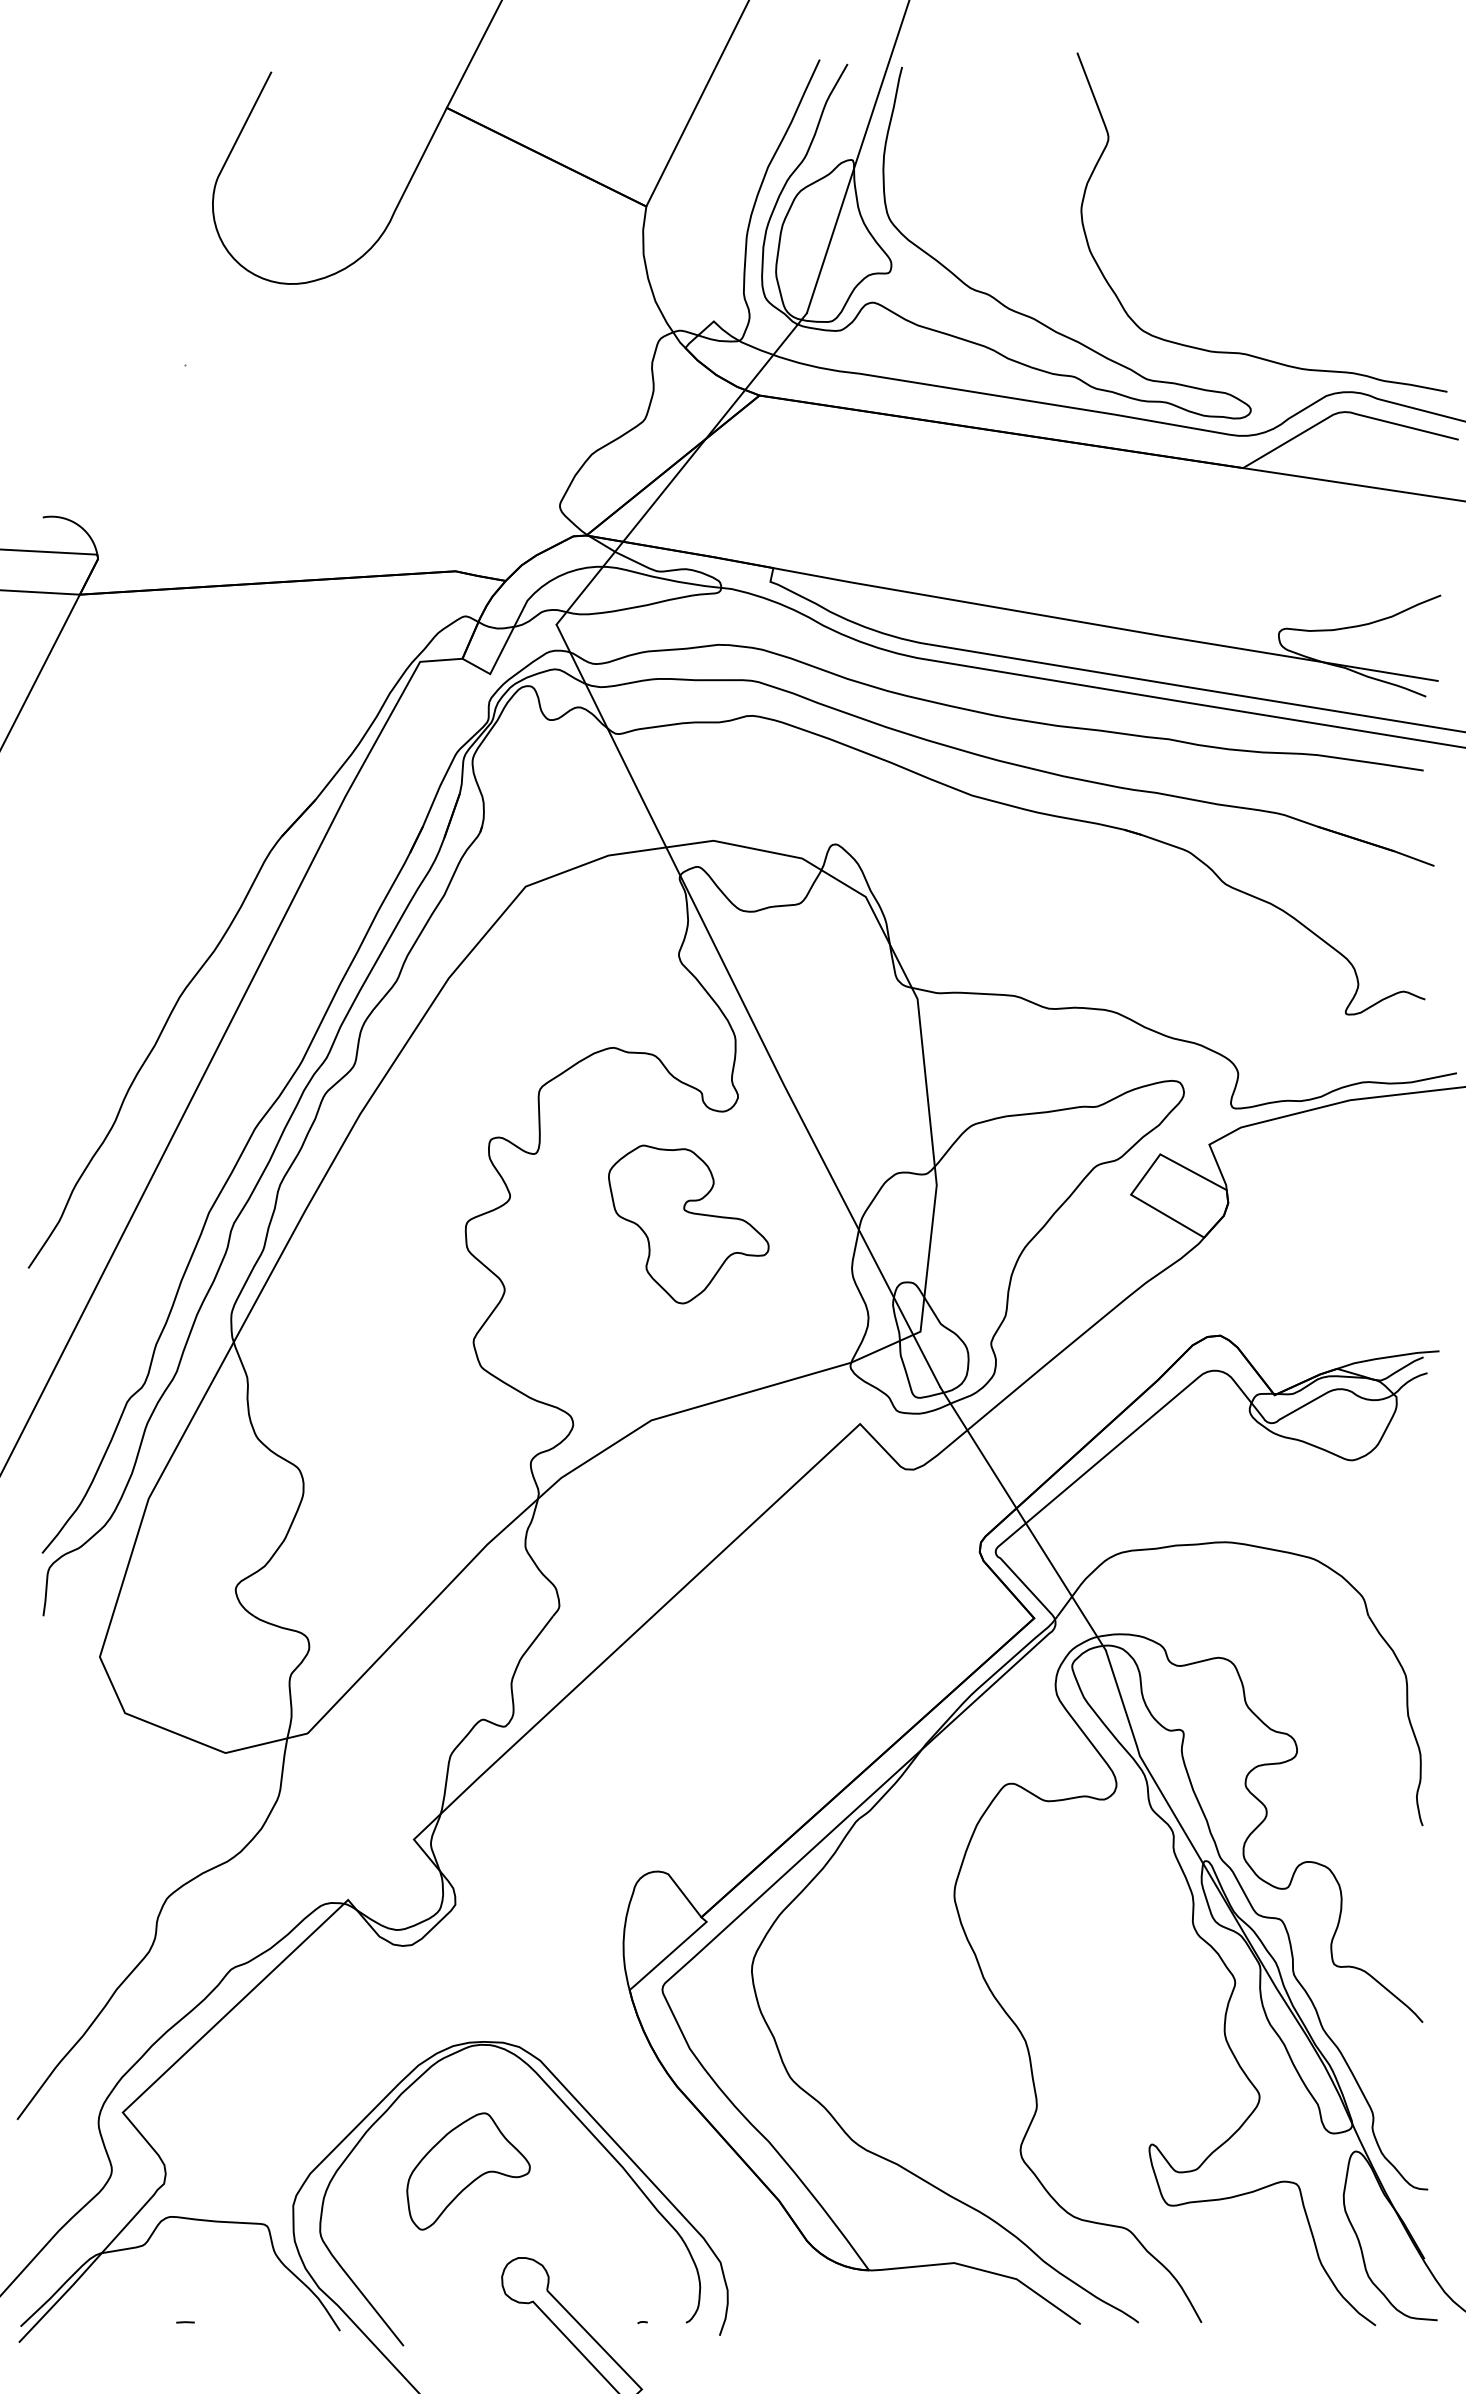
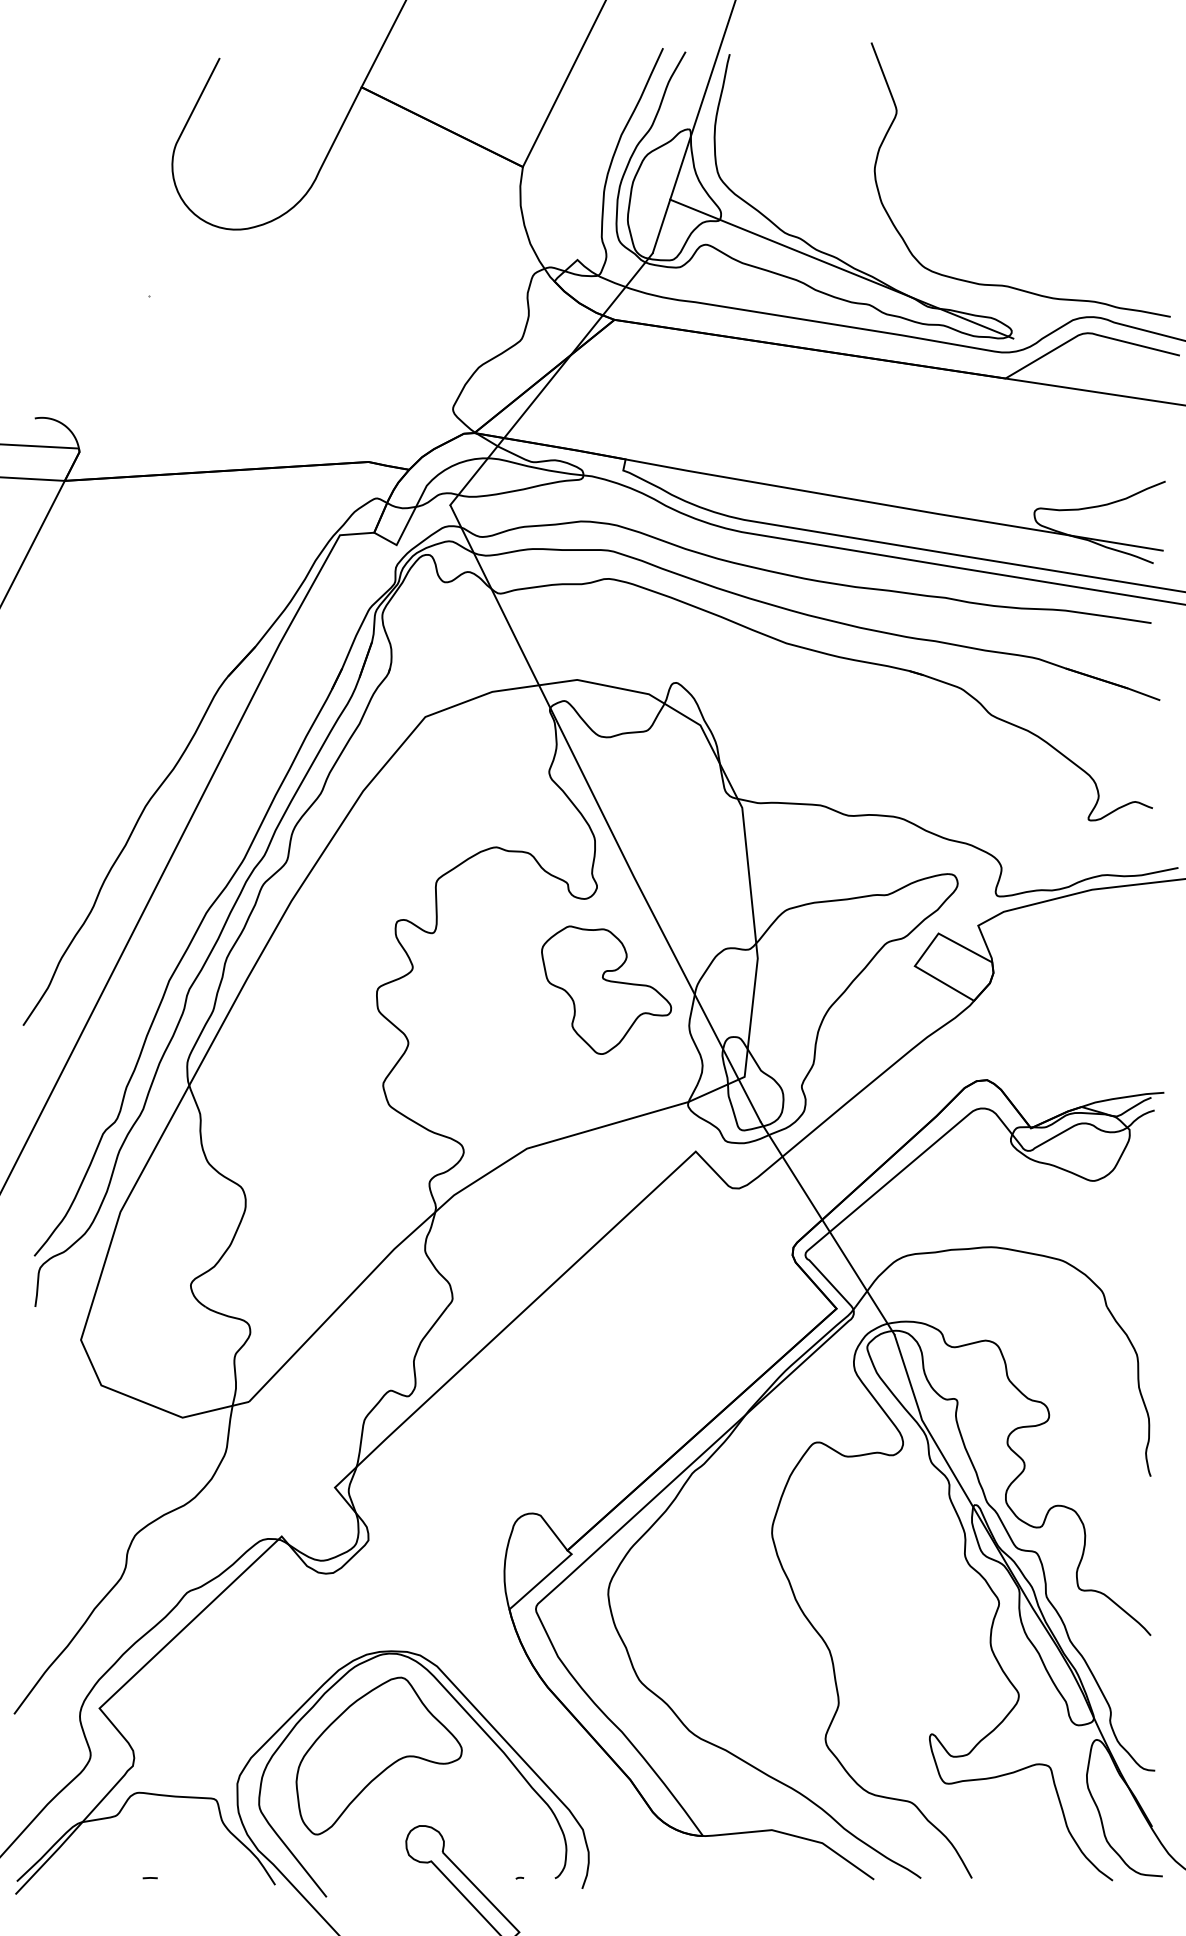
line: (1040, 332) -> (841, 268), added
part: (688, 1224) -> (606, 990), moved
part: (468, 2171) -> (379, 1756), size x1.67

